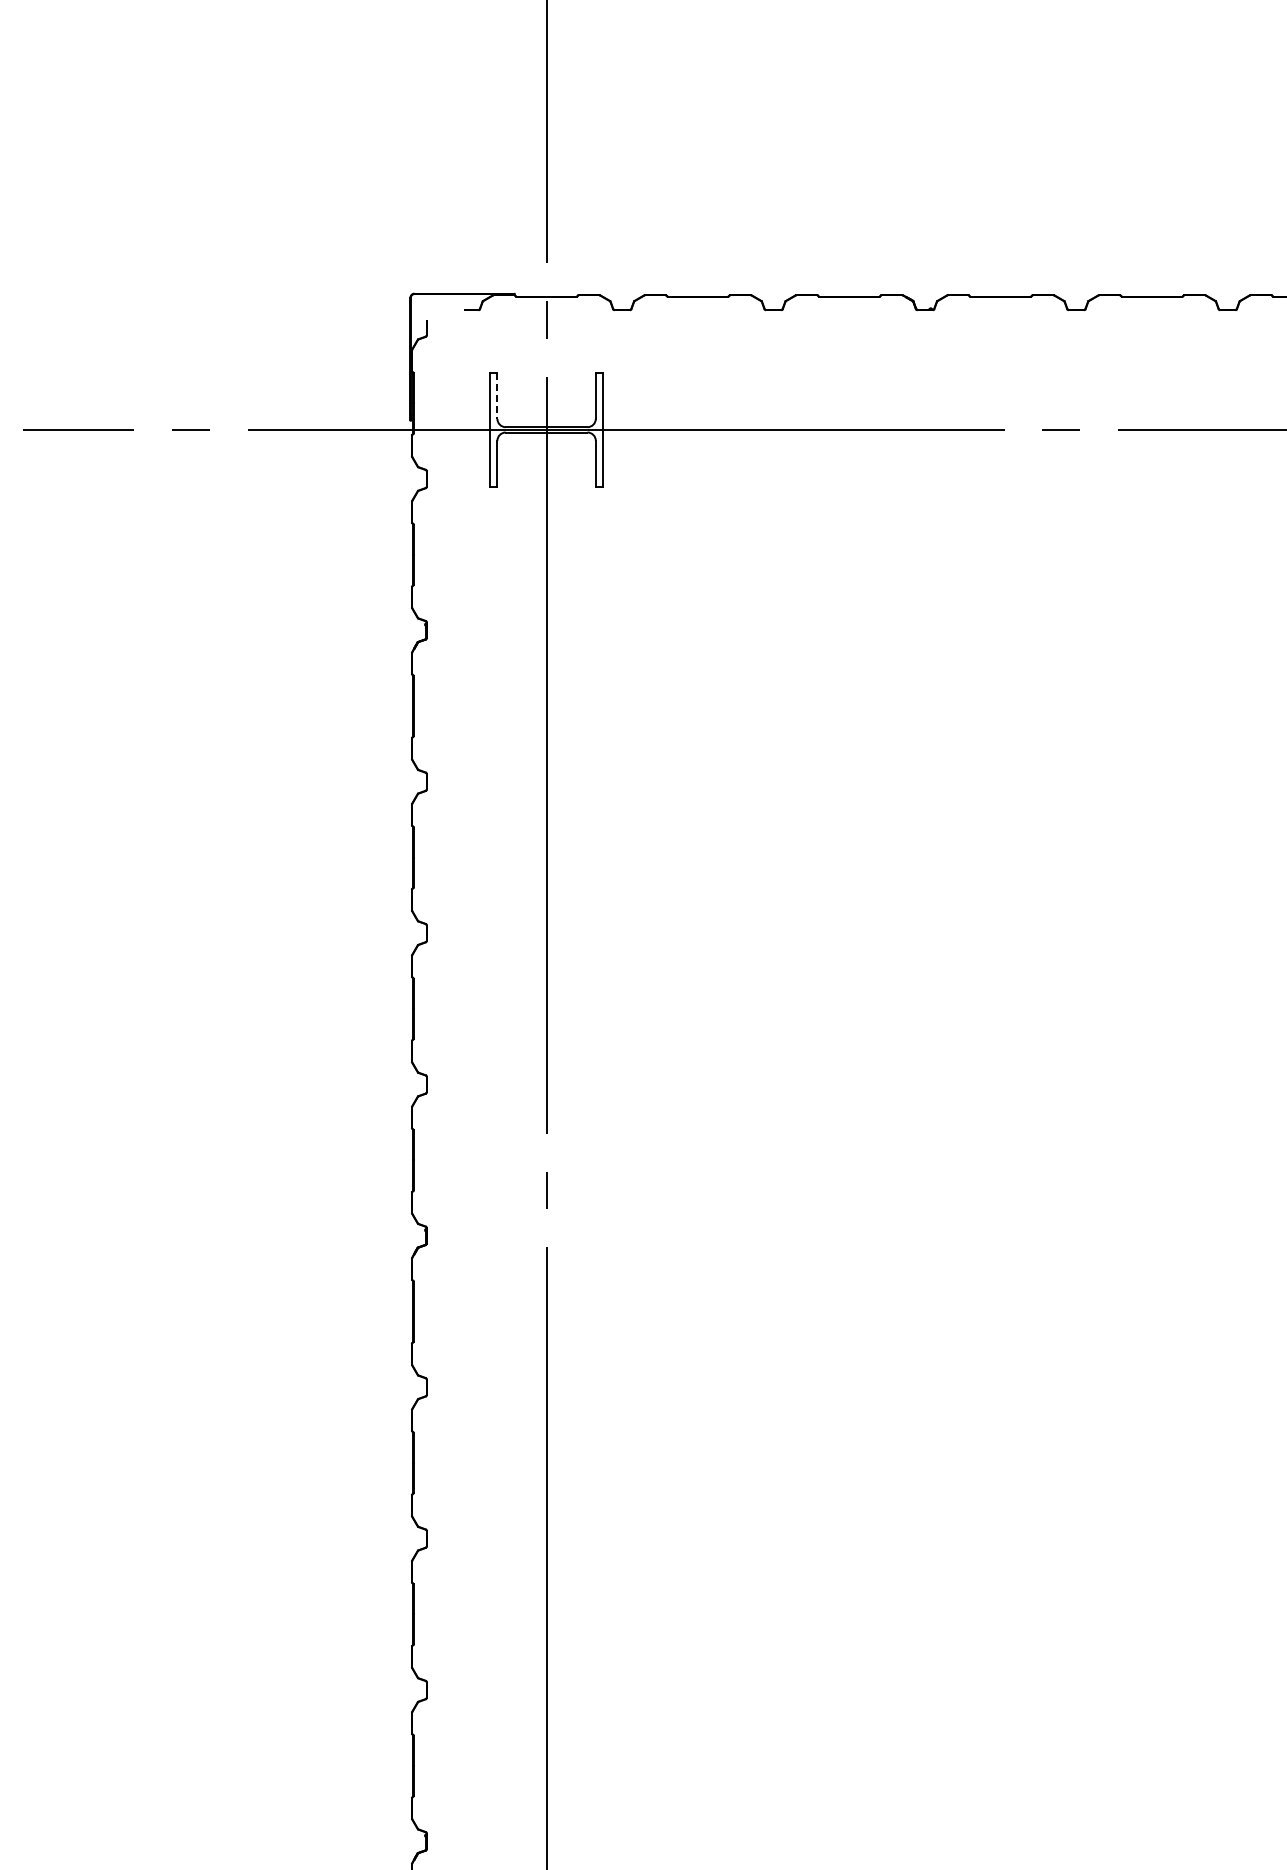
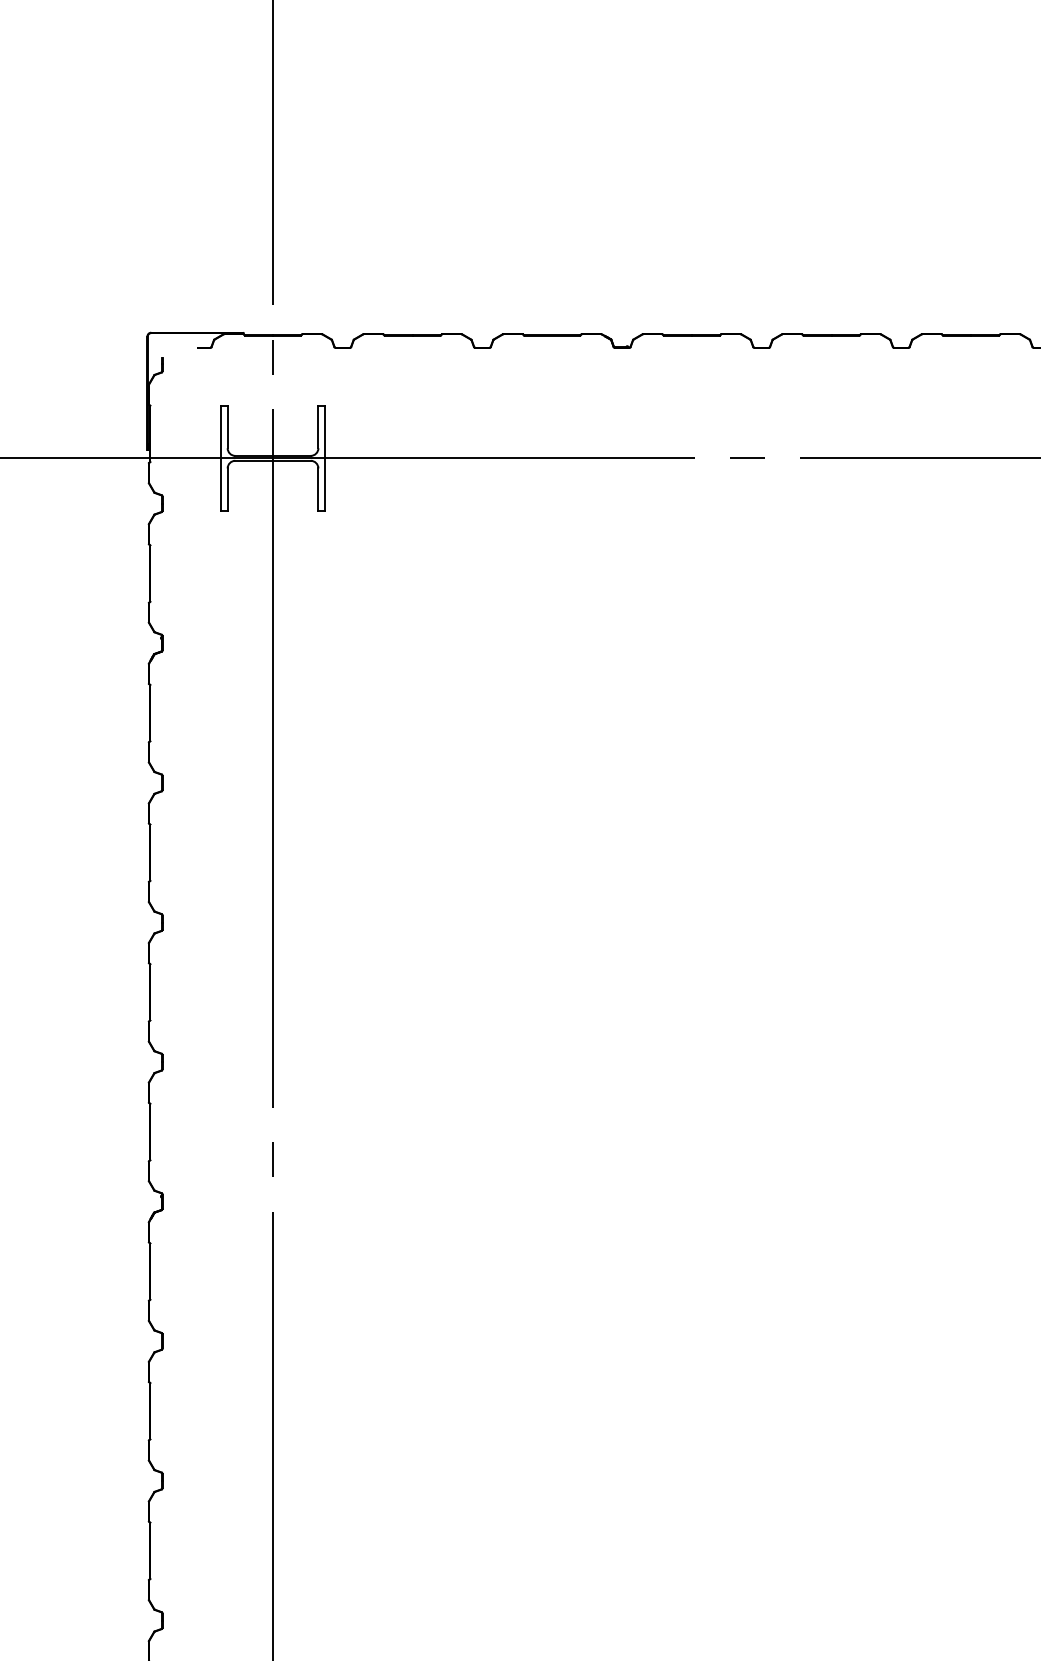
line: (497, 395) -> (227, 426), dashed -> solid

